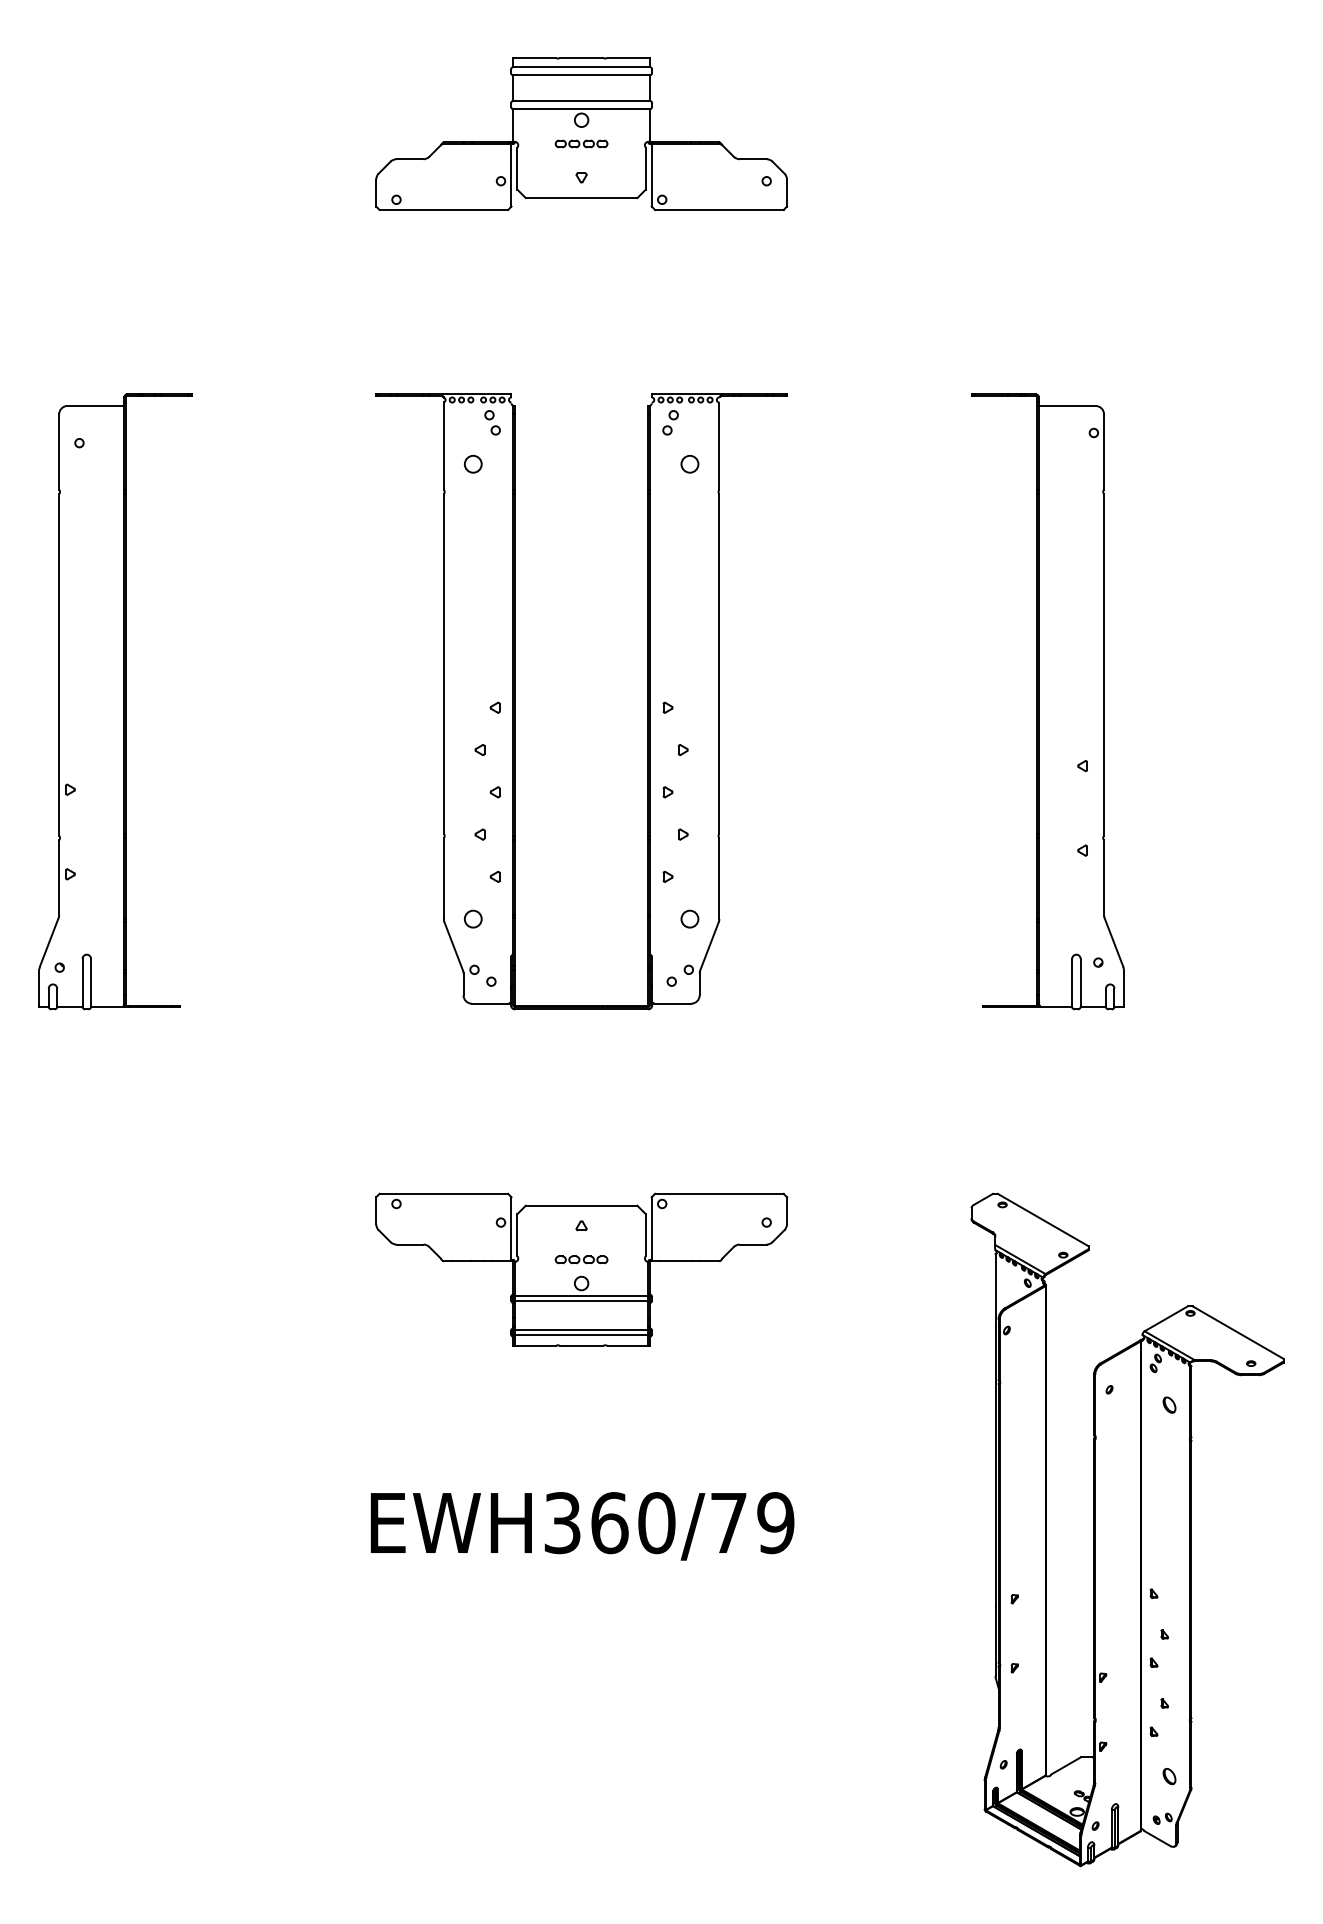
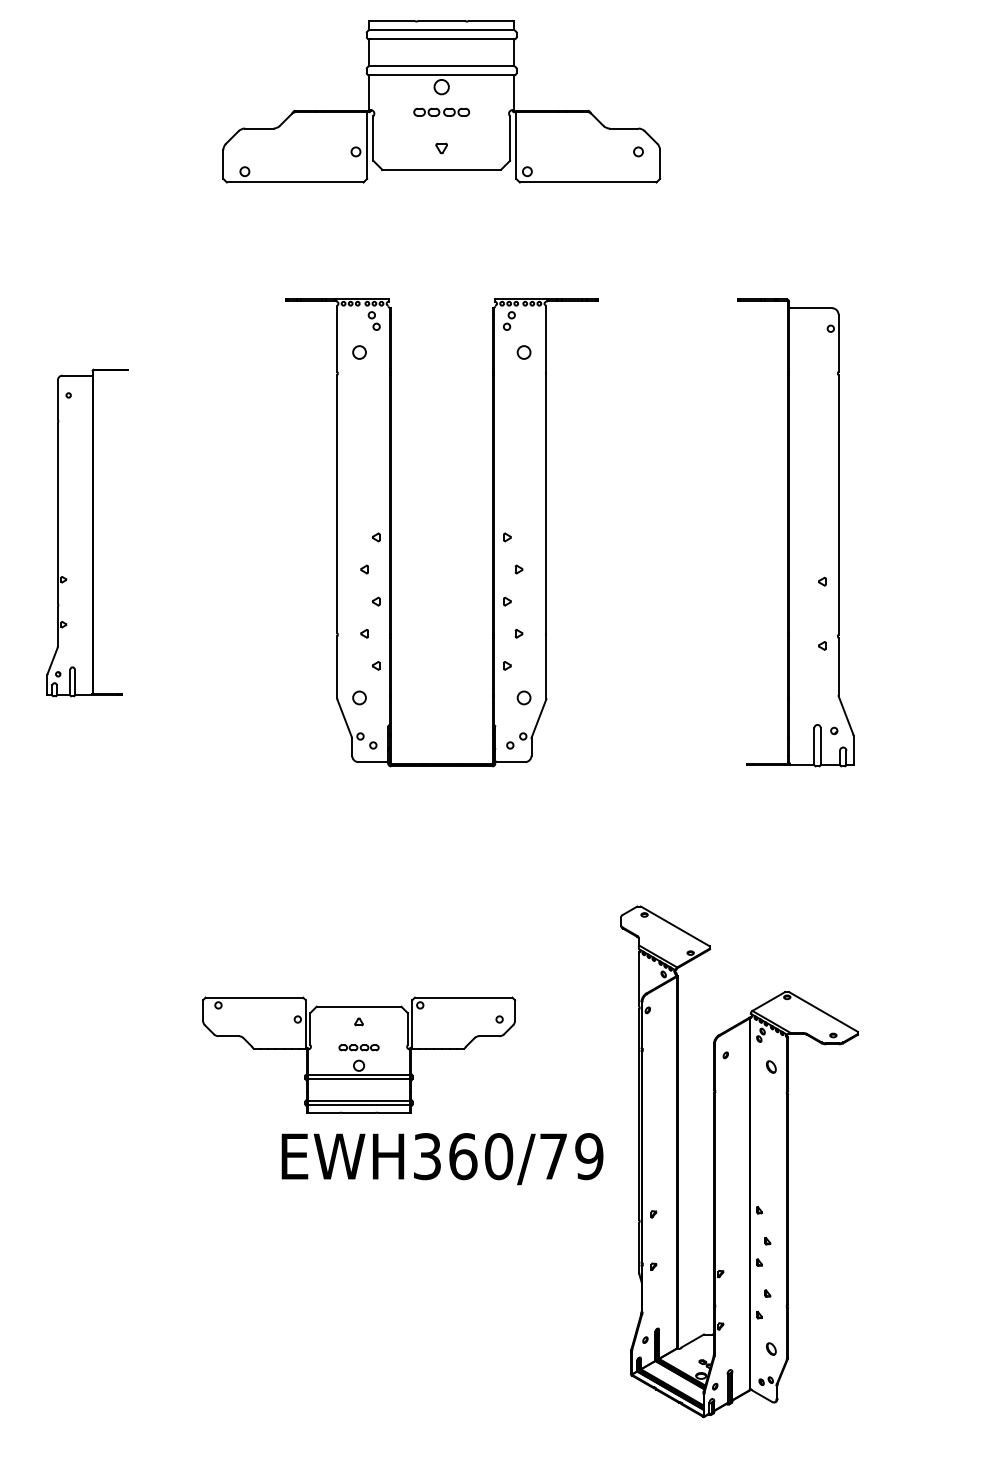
part: (581, 133) -> (441, 101), size x1.4
part: (115, 701) -> (87, 532), size x0.7
part: (581, 1269) -> (358, 1055), moved
part: (1127, 1529) -> (739, 1161), moved

